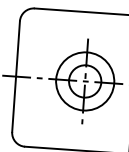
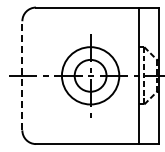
line: (16, 76) -> (22, 75), solid -> dashed

